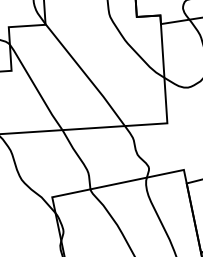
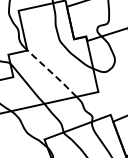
line: (86, 75) -> (52, 73), solid -> dashed

